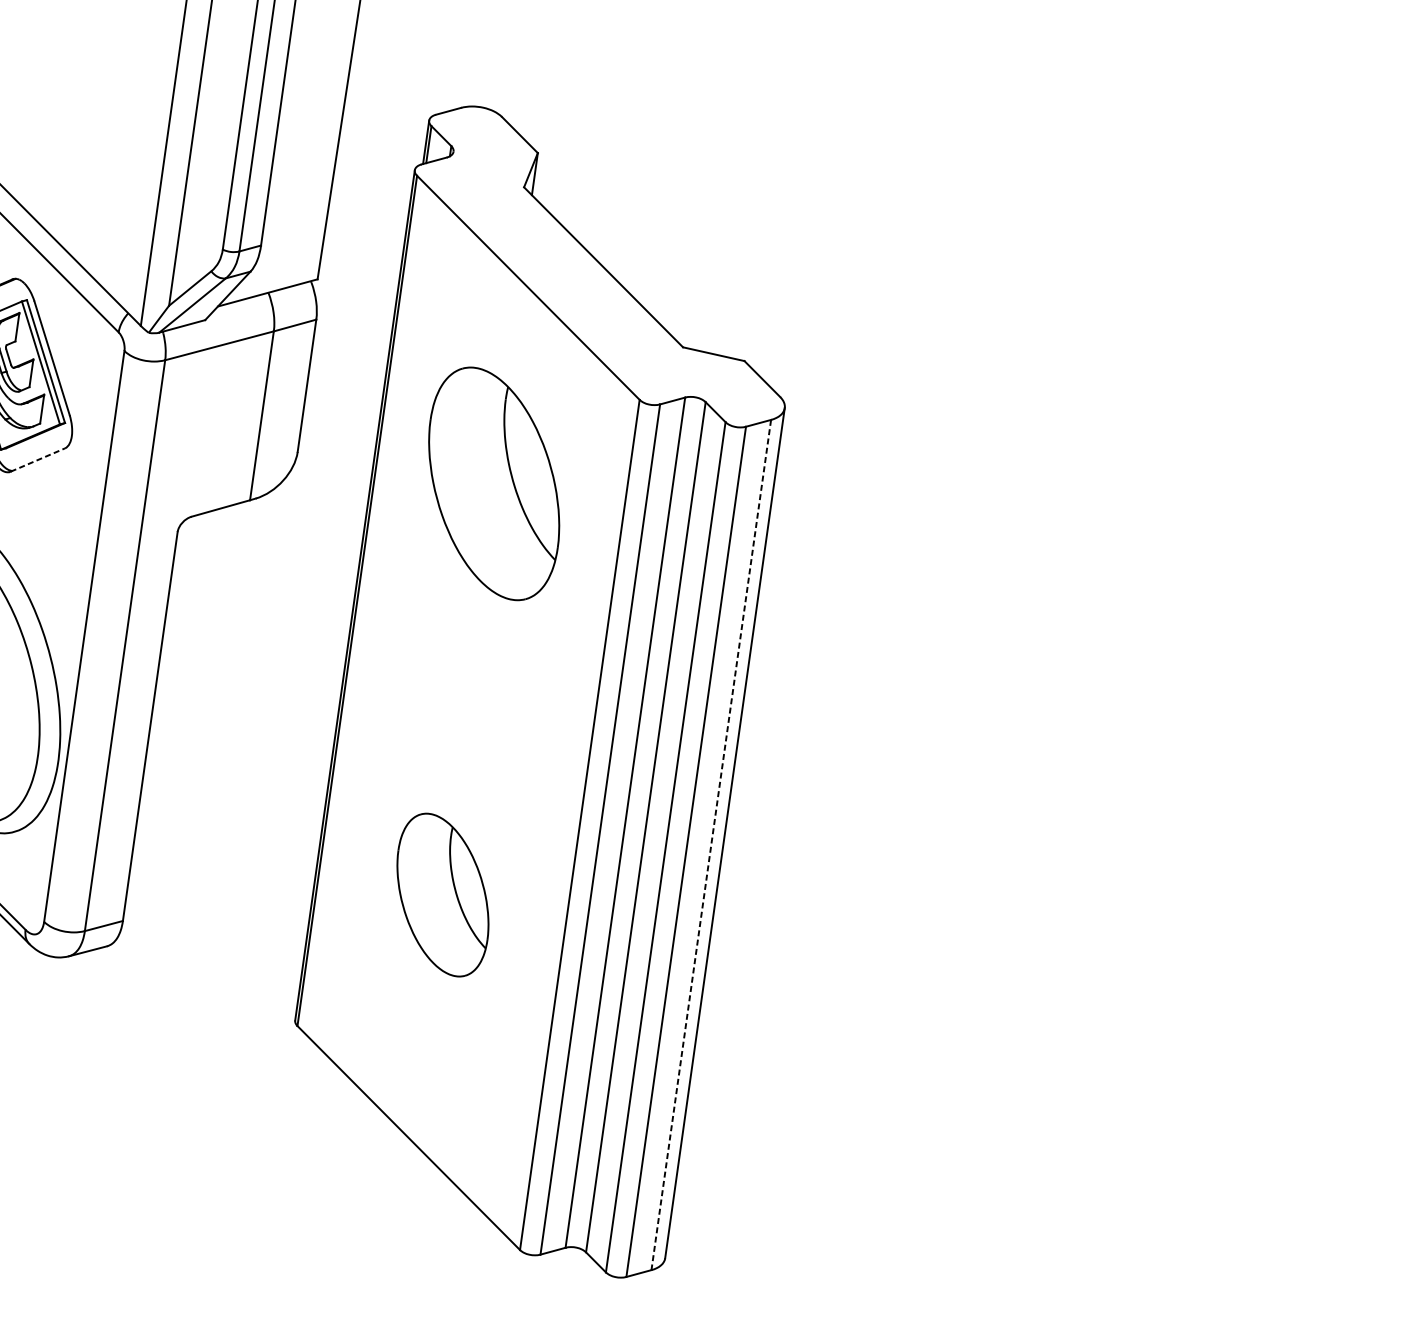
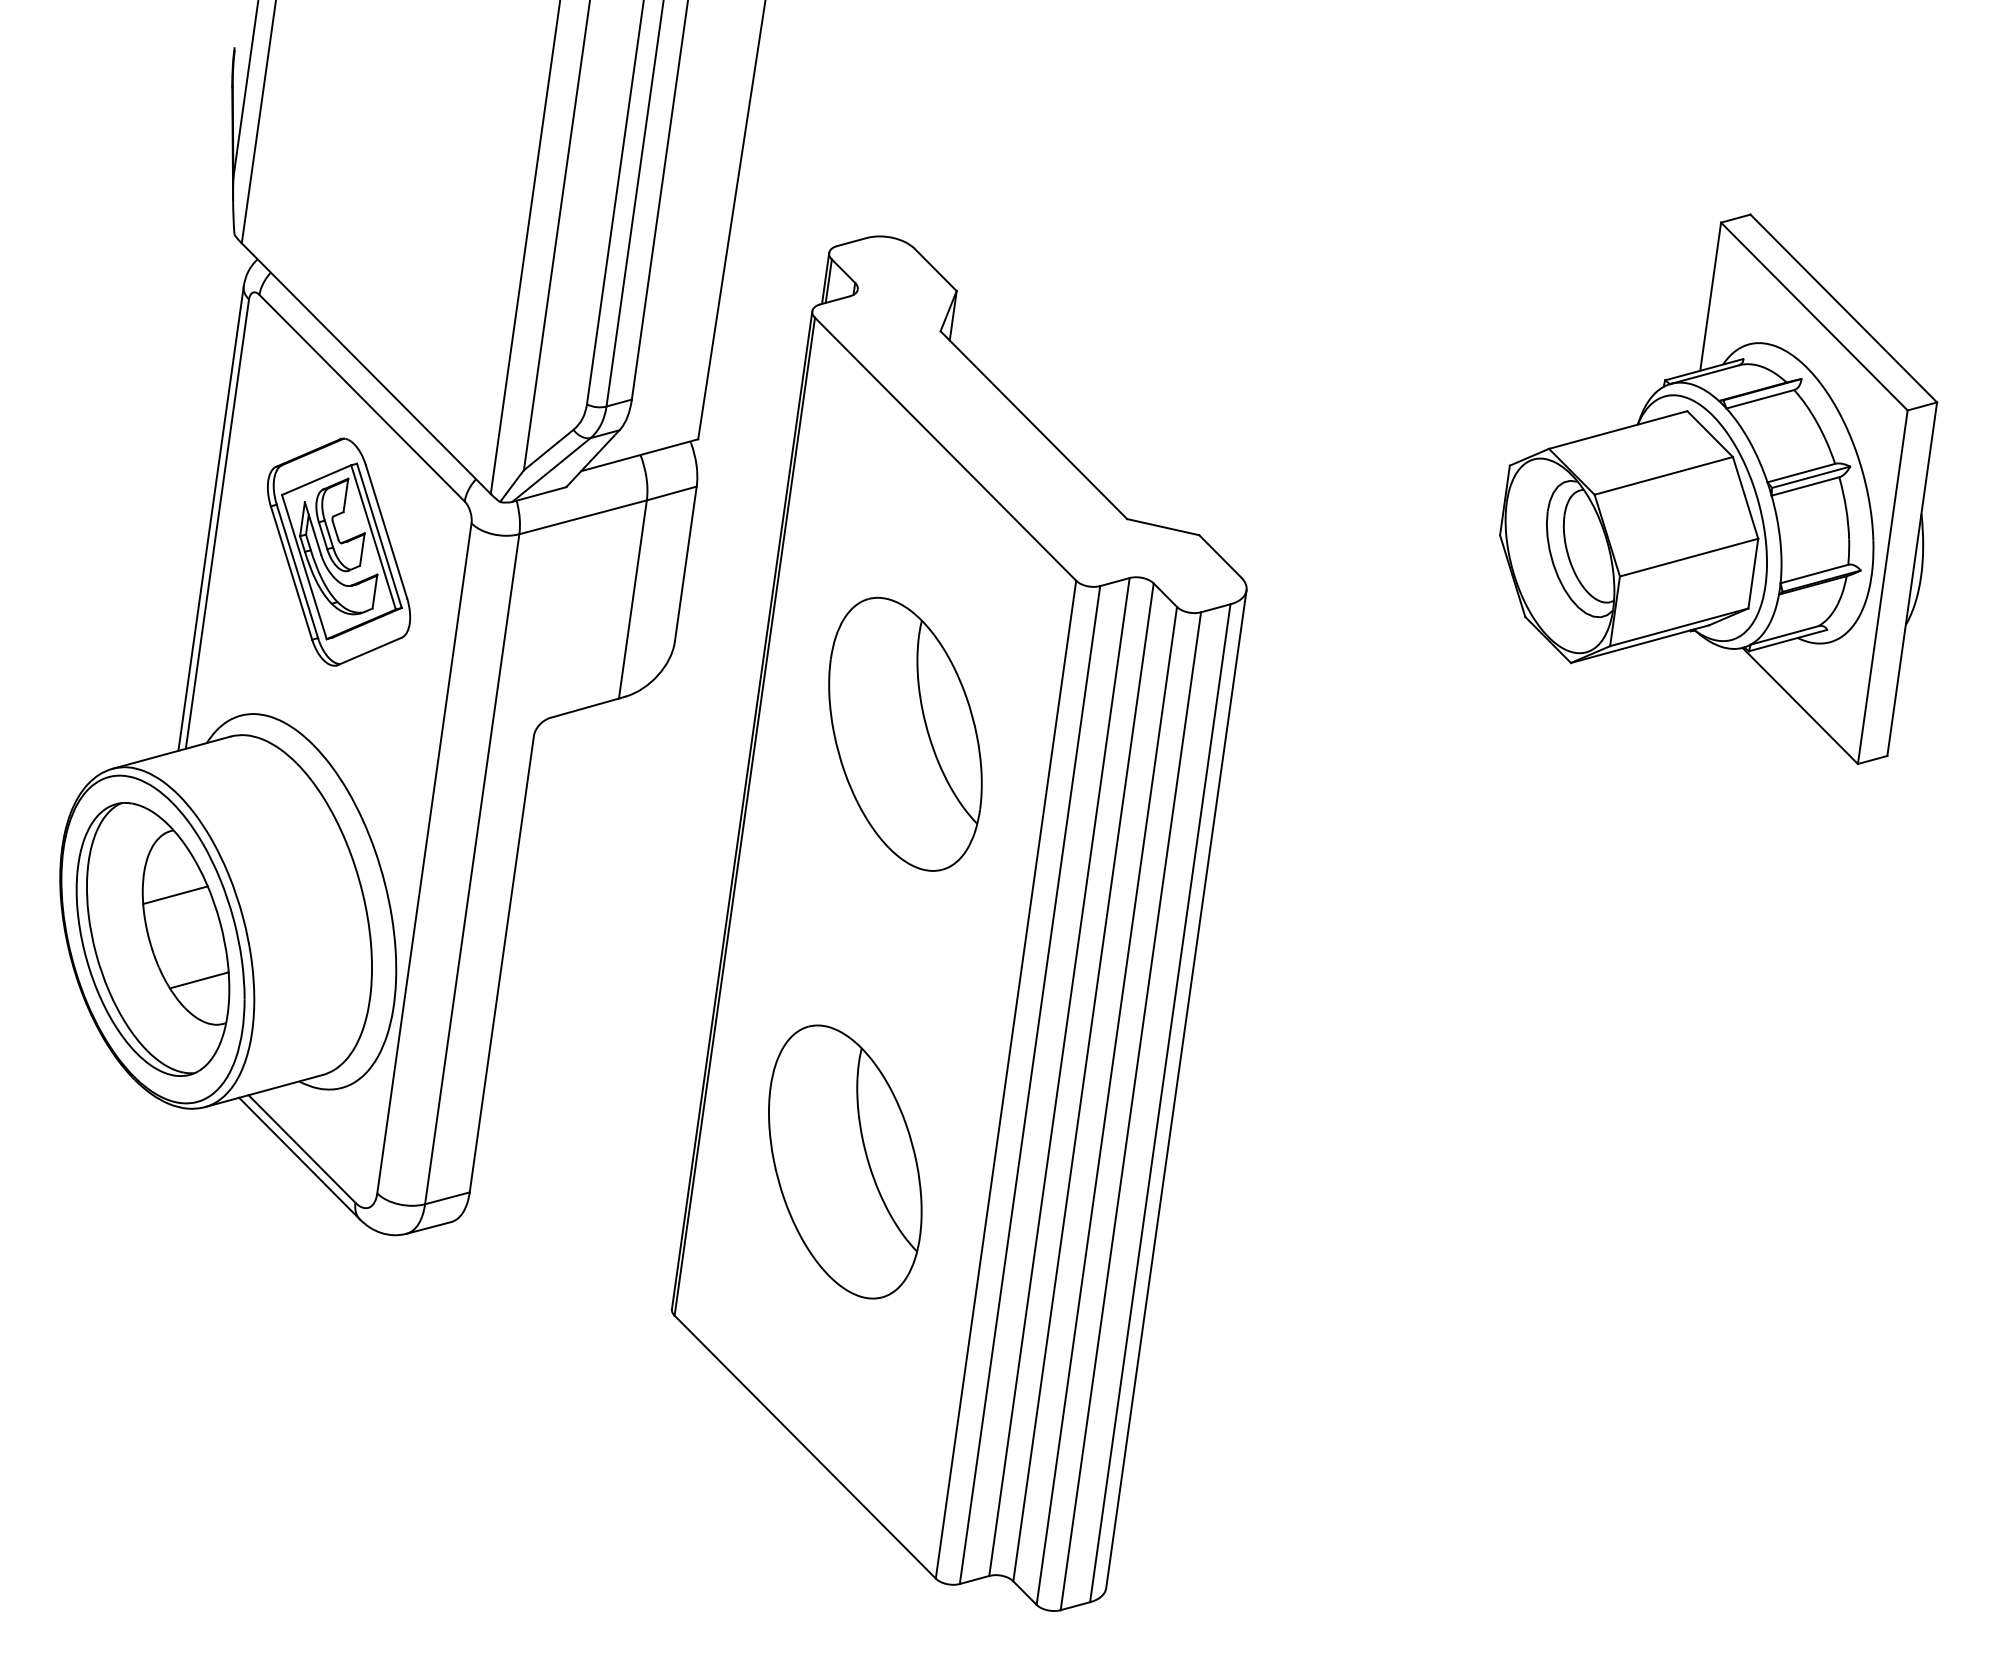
part: (1186, 322) -> (1718, 489), added
line: (37, 460) -> (369, 651), dashed -> solid
part: (494, 483) -> (905, 733), moved
line: (711, 845) -> (1160, 1103), dashed -> solid
part: (443, 894) -> (845, 1161), size x1.43

